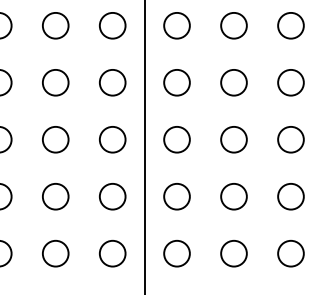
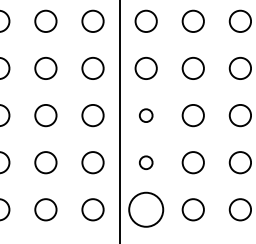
circle: (176, 139) -> (145, 115), size x0.6
circle: (176, 196) -> (145, 162), size x0.6
circle: (176, 253) -> (145, 209), size x1.6

